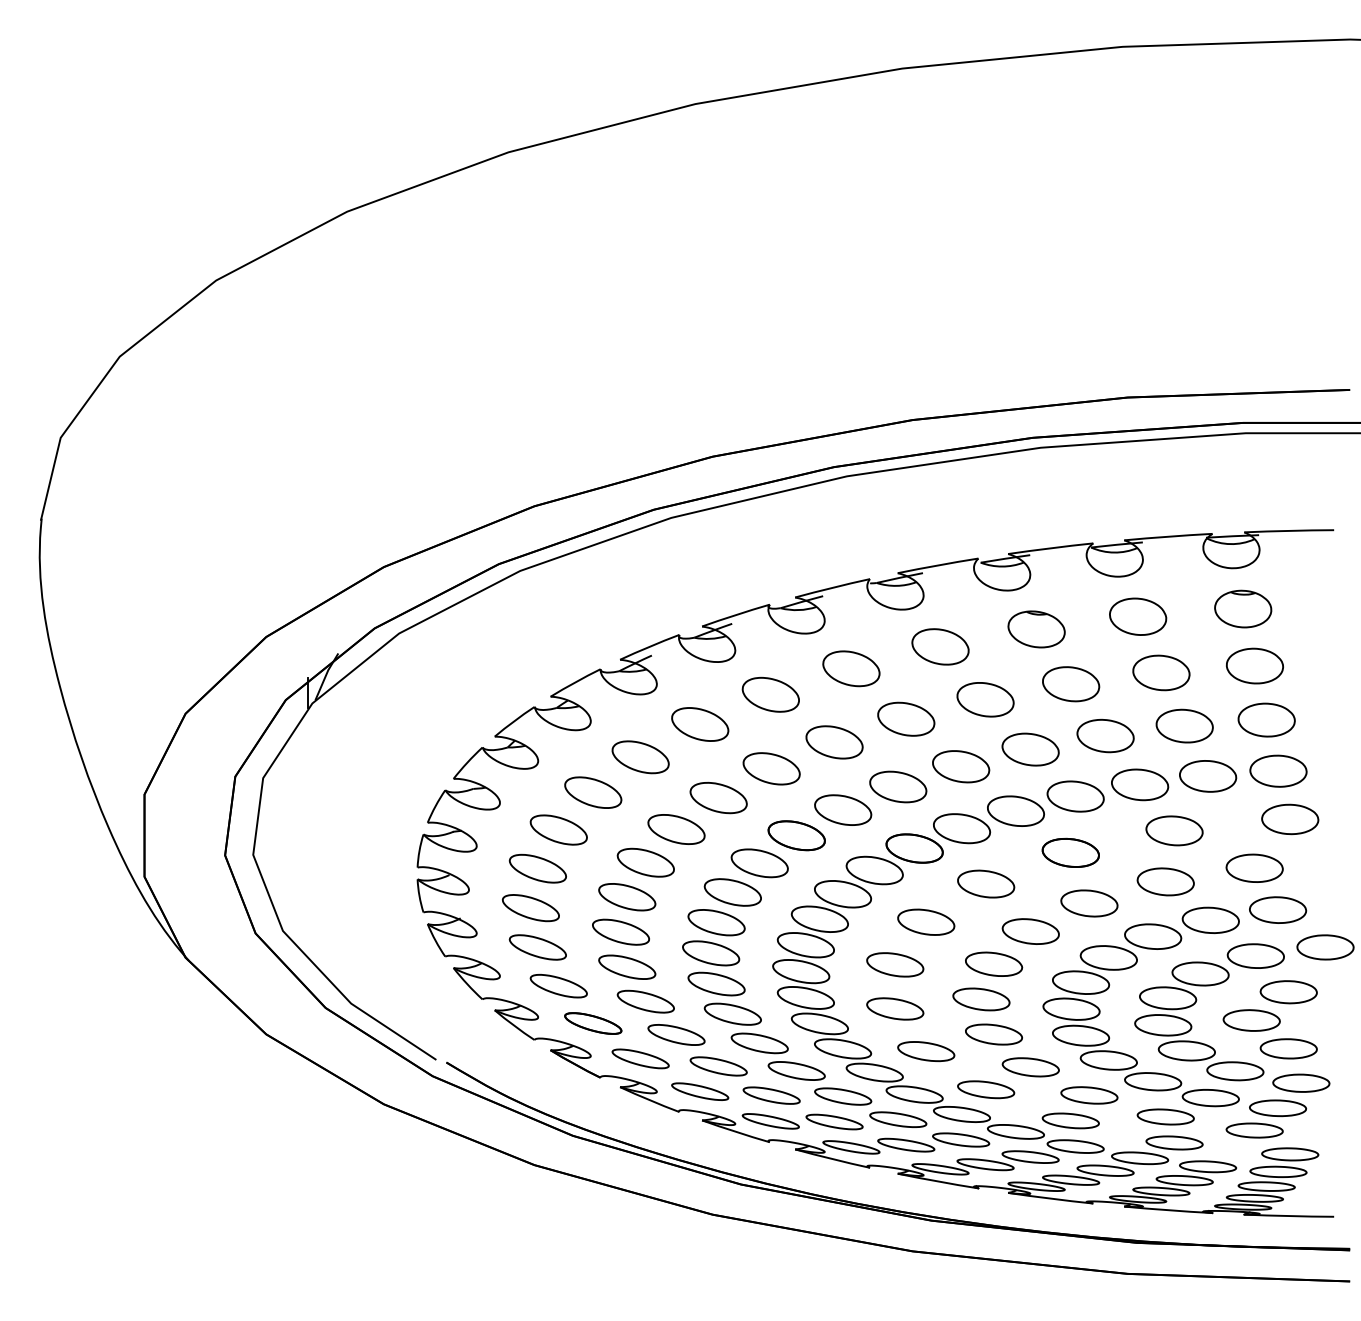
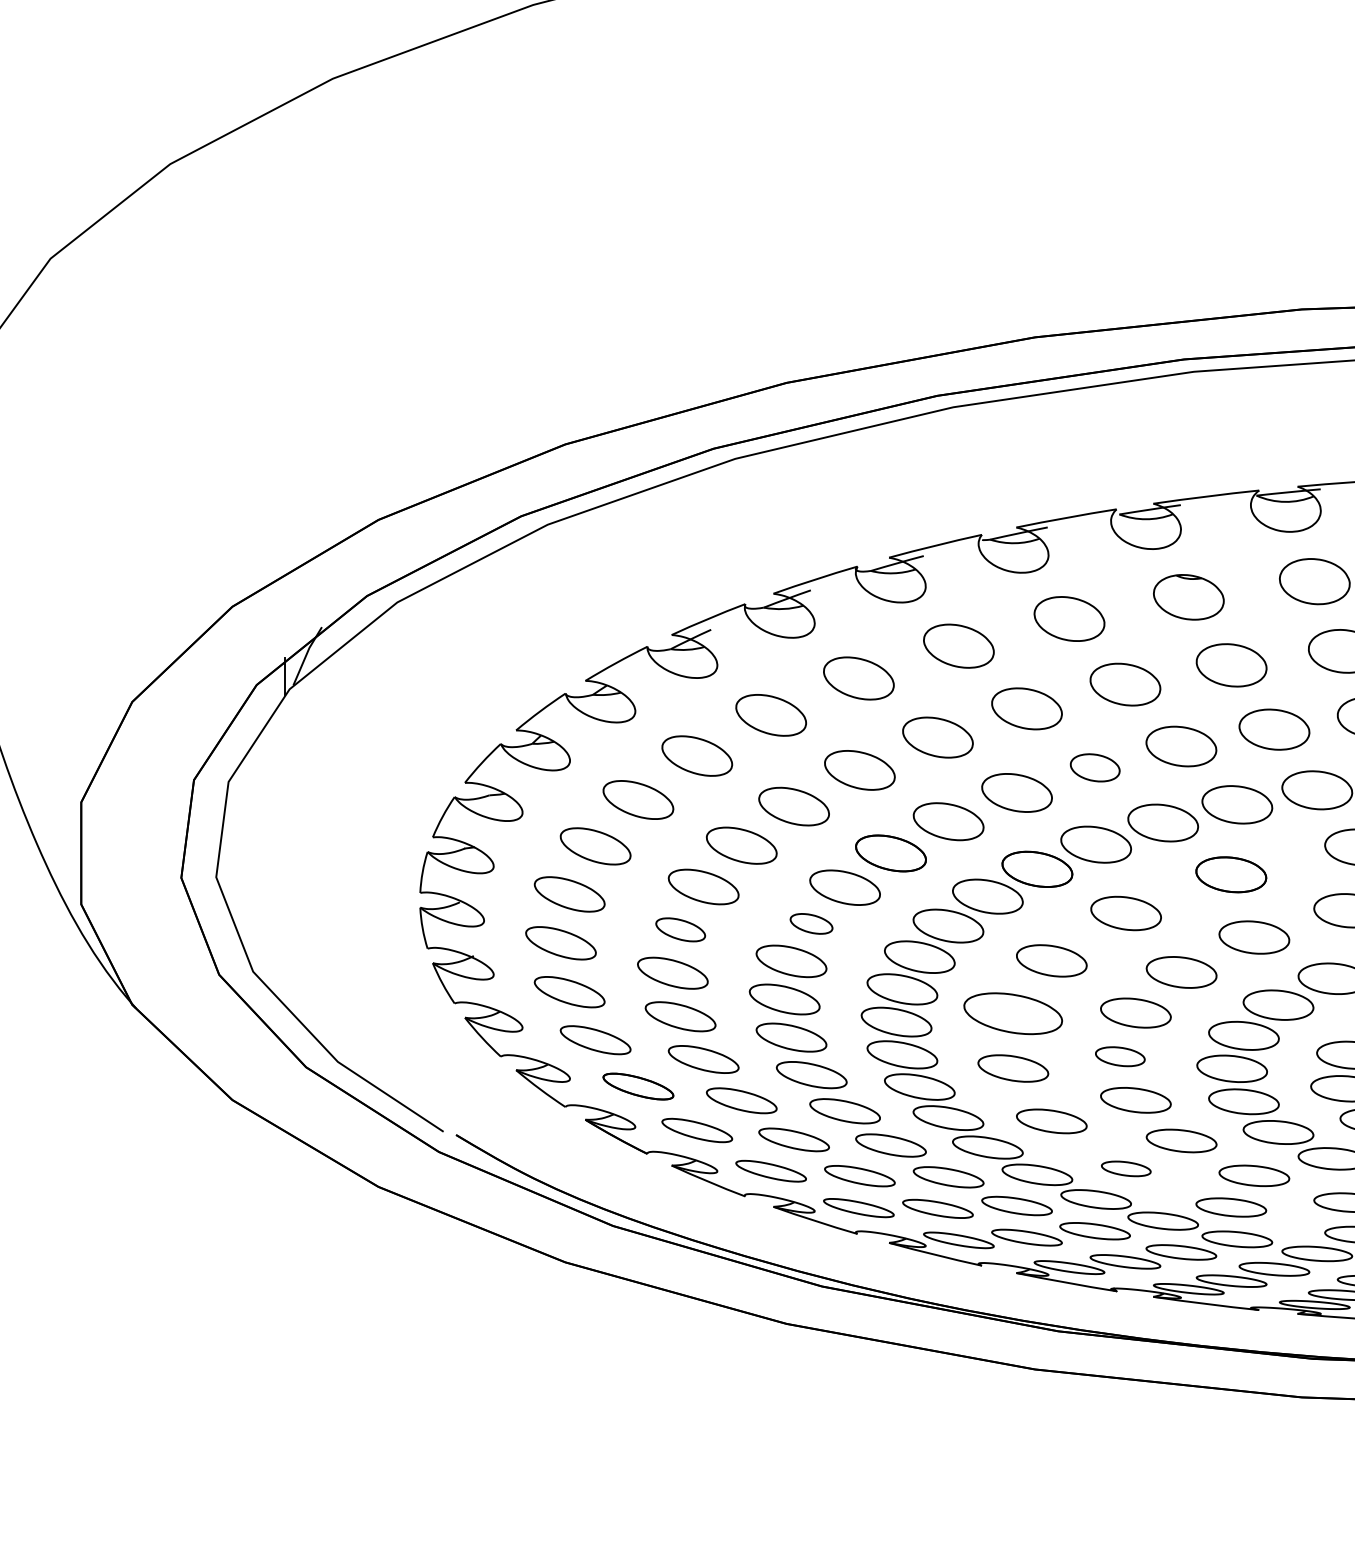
part: (961, 766) -> (1095, 767), size x0.7
part: (732, 892) -> (811, 923), size x0.6
part: (627, 897) -> (680, 930), size x0.7
part: (895, 964) -> (1013, 1013), size x1.4
part: (981, 999) -> (1120, 1056), size x0.7
part: (986, 1089) -> (1126, 1168), size x0.7

